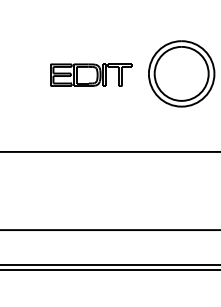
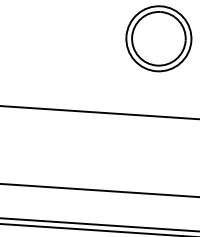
part: (91, 74) -> (69, 33), removed

